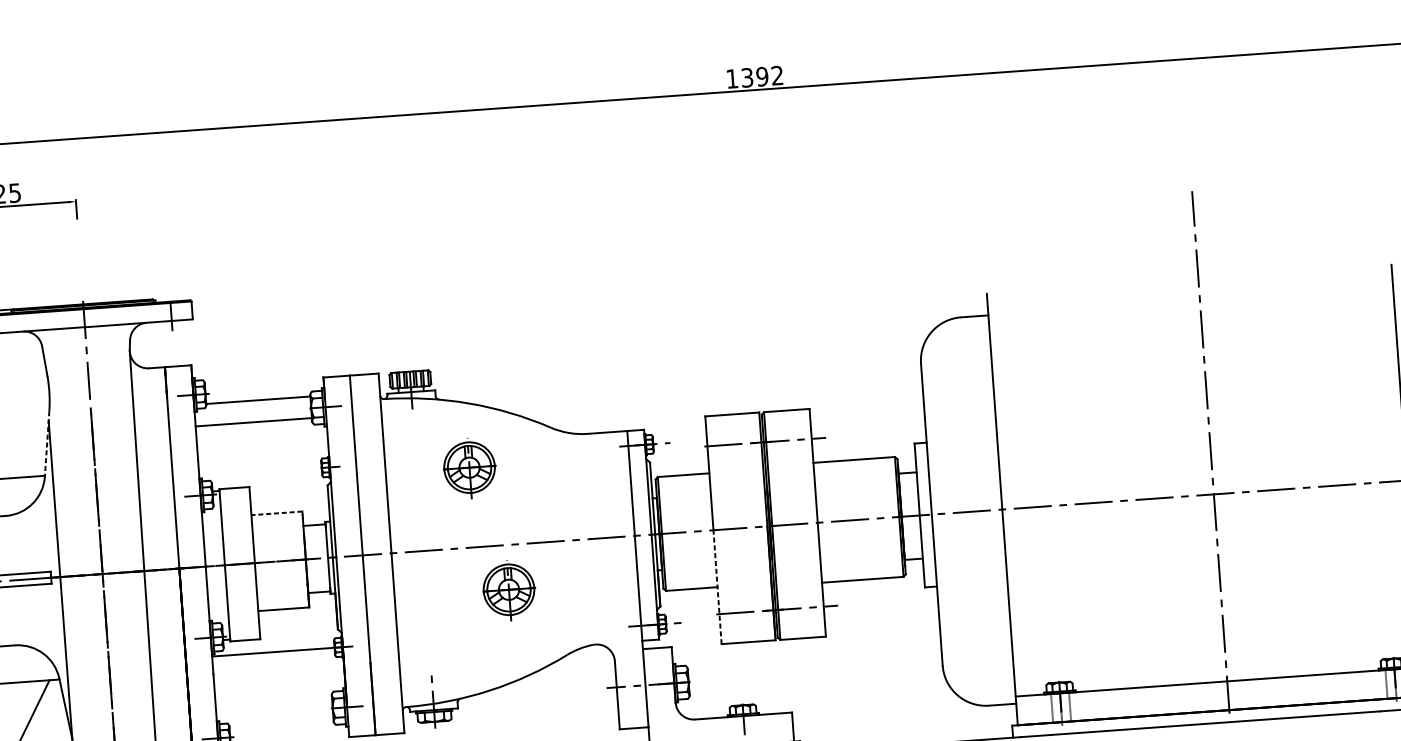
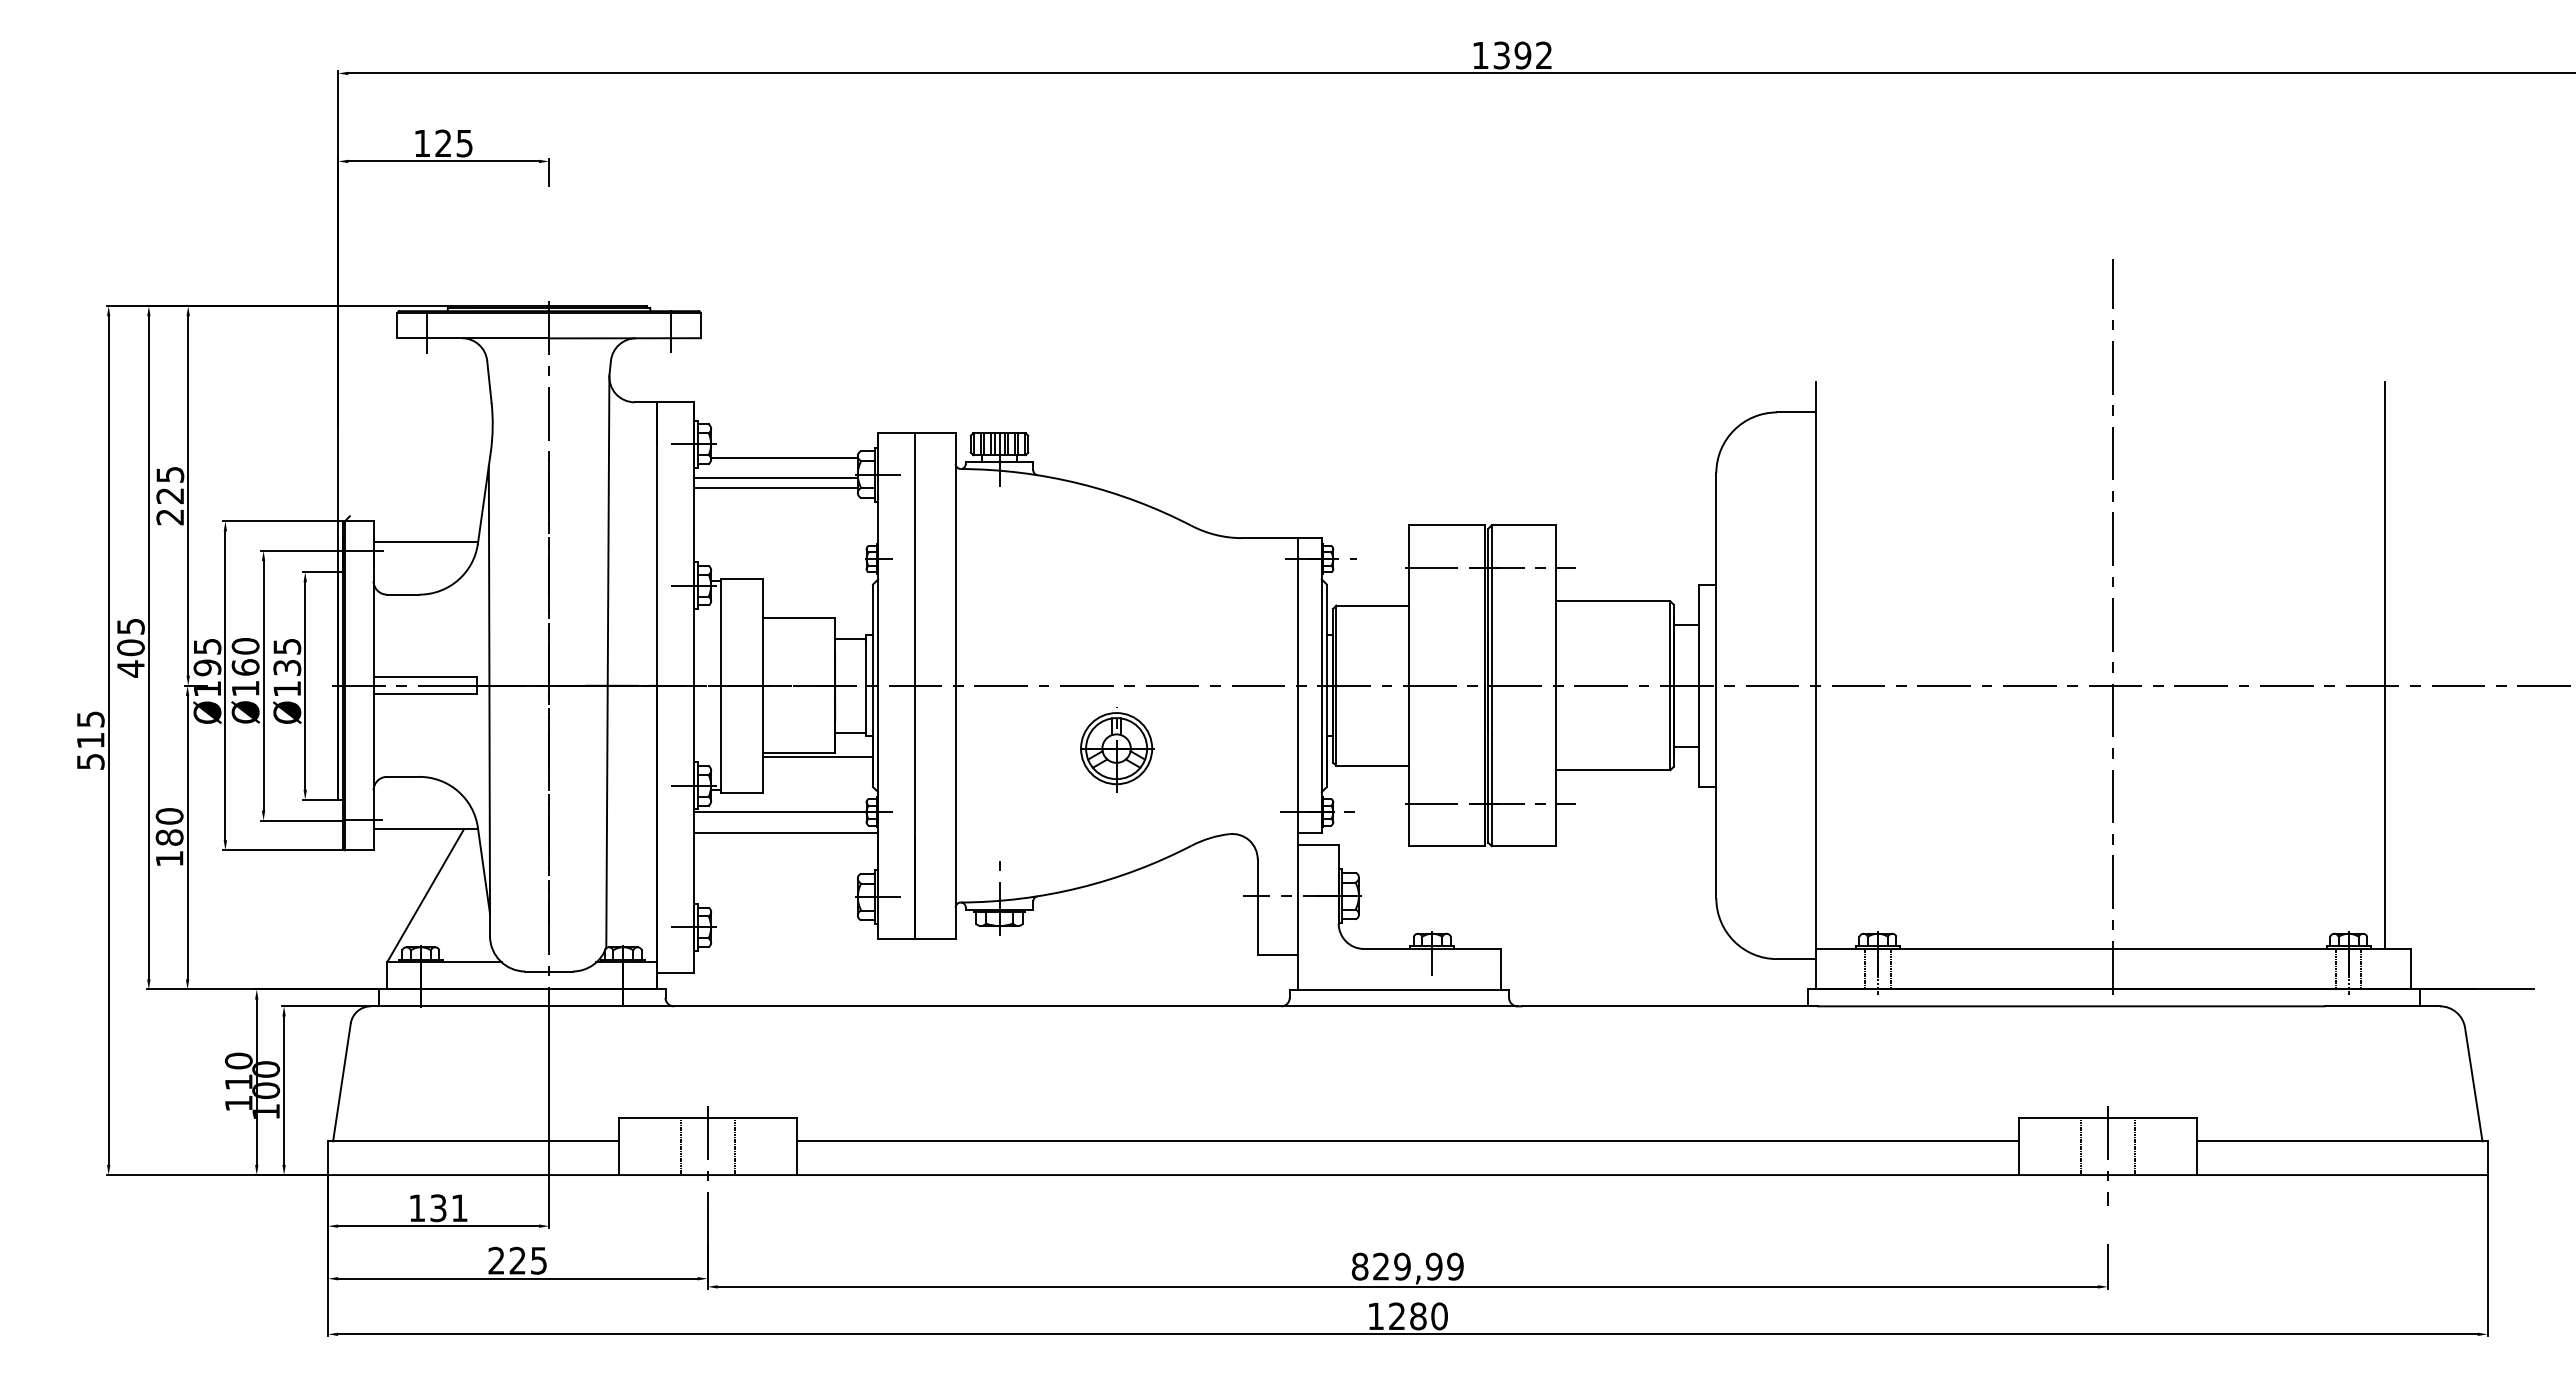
line: (252, 415) -> (775, 478), added
line: (47, 444) -> (484, 498), dashed -> solid
part: (470, 468) -> (1074, 574), removed
line: (277, 513) -> (799, 618), dashed -> solid
line: (717, 586) -> (1408, 765), dashed -> solid
line: (297, 610) -> (818, 756), added
line: (278, 666) -> (786, 832), added

